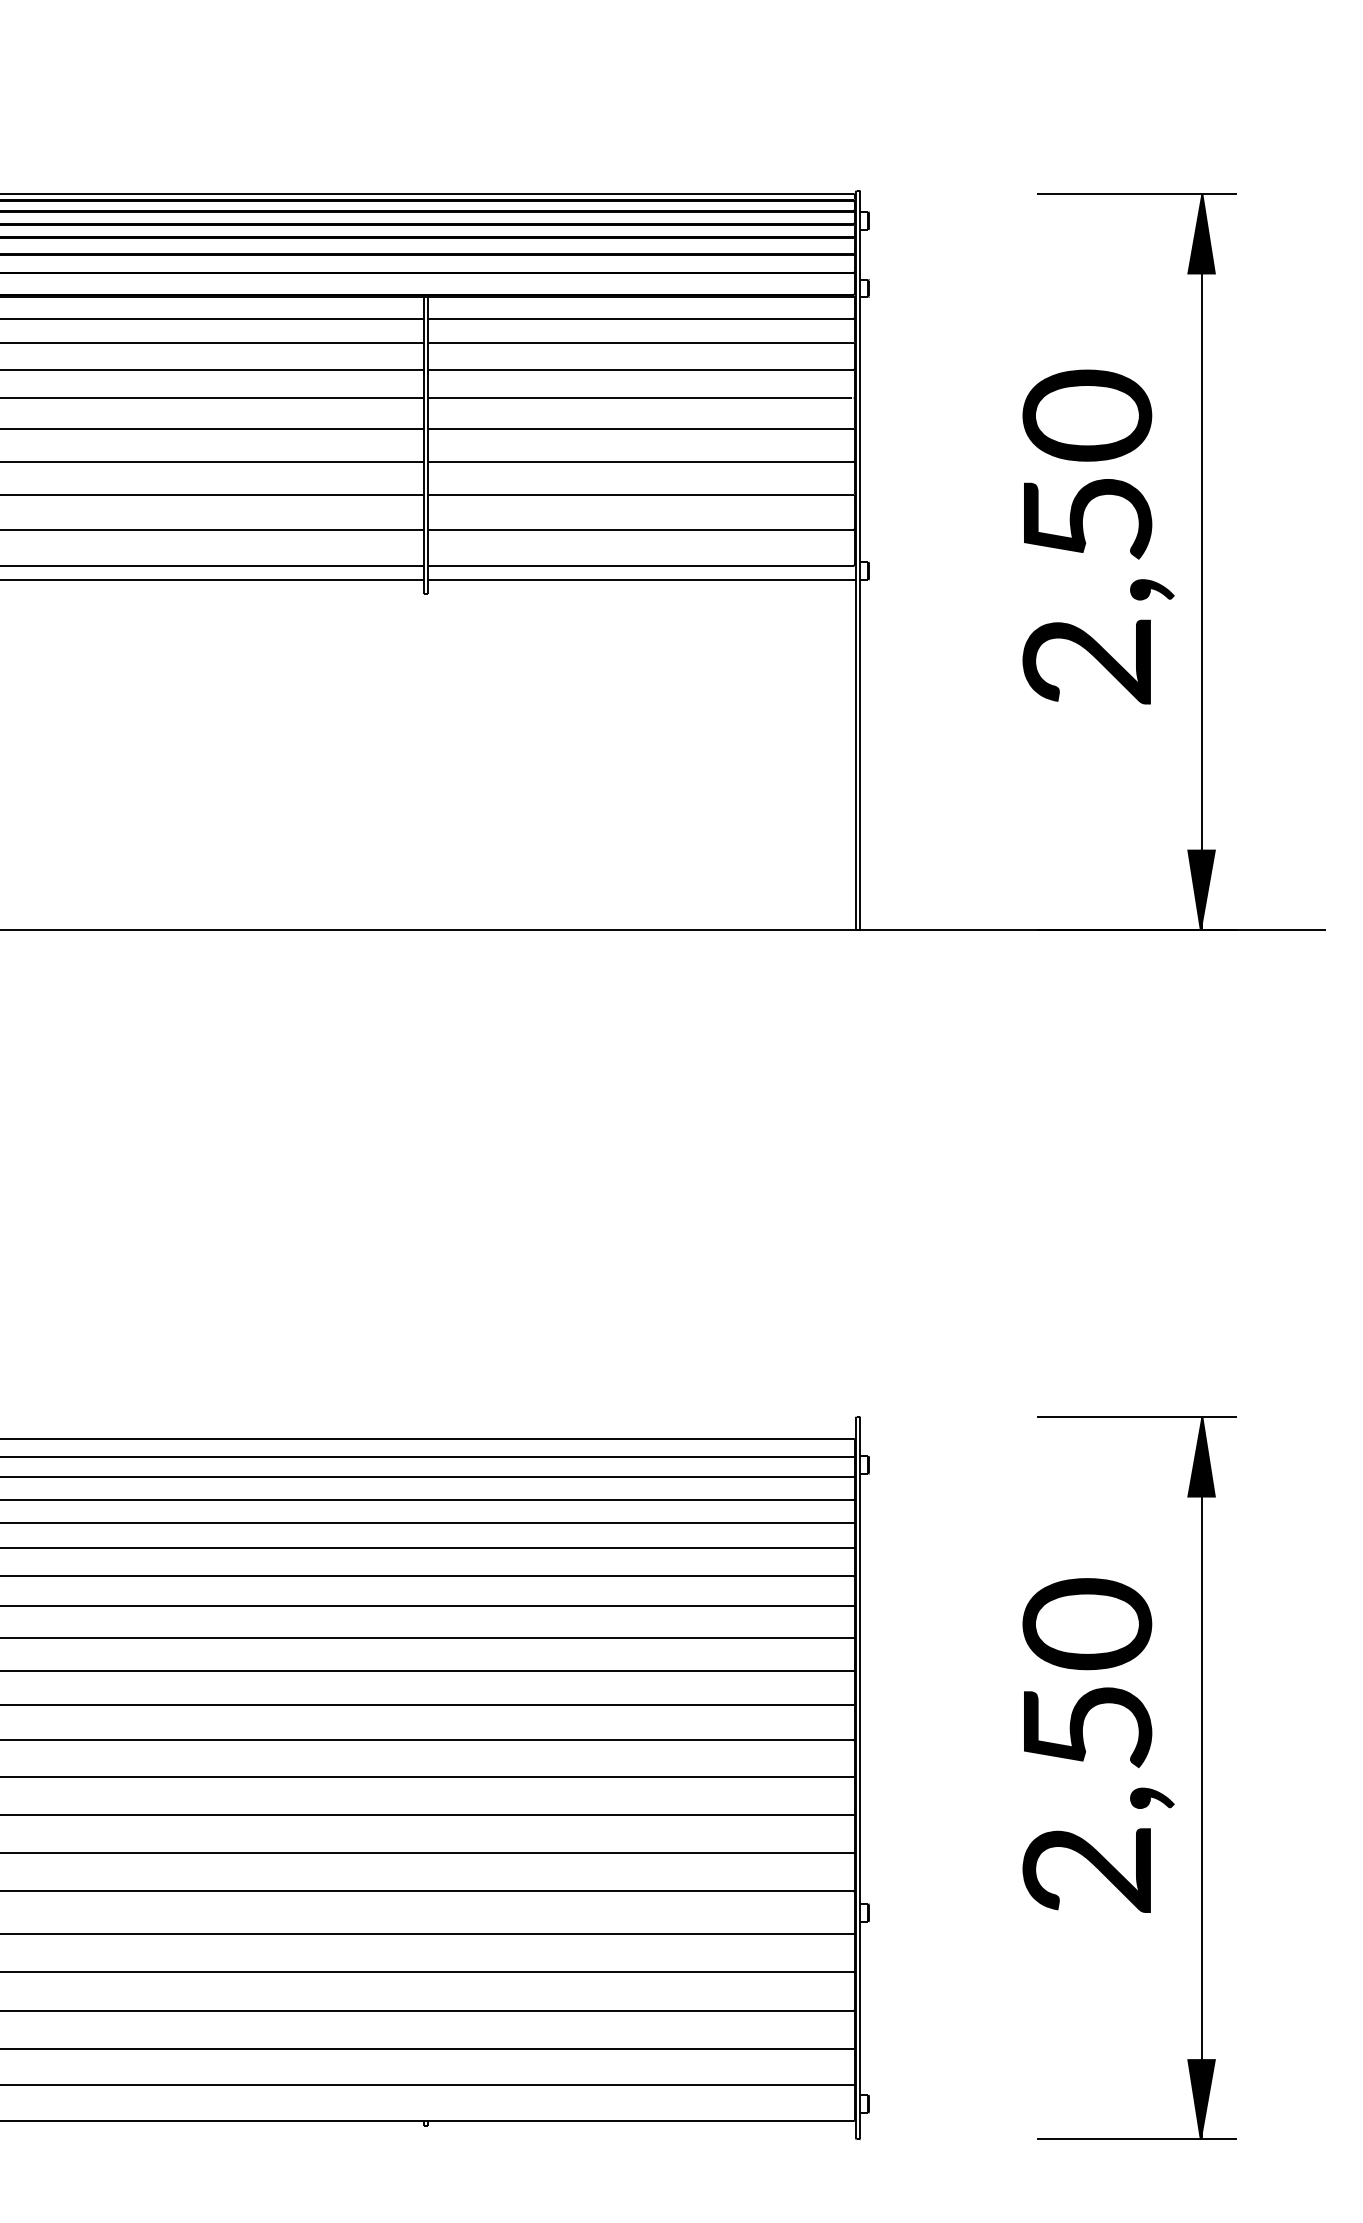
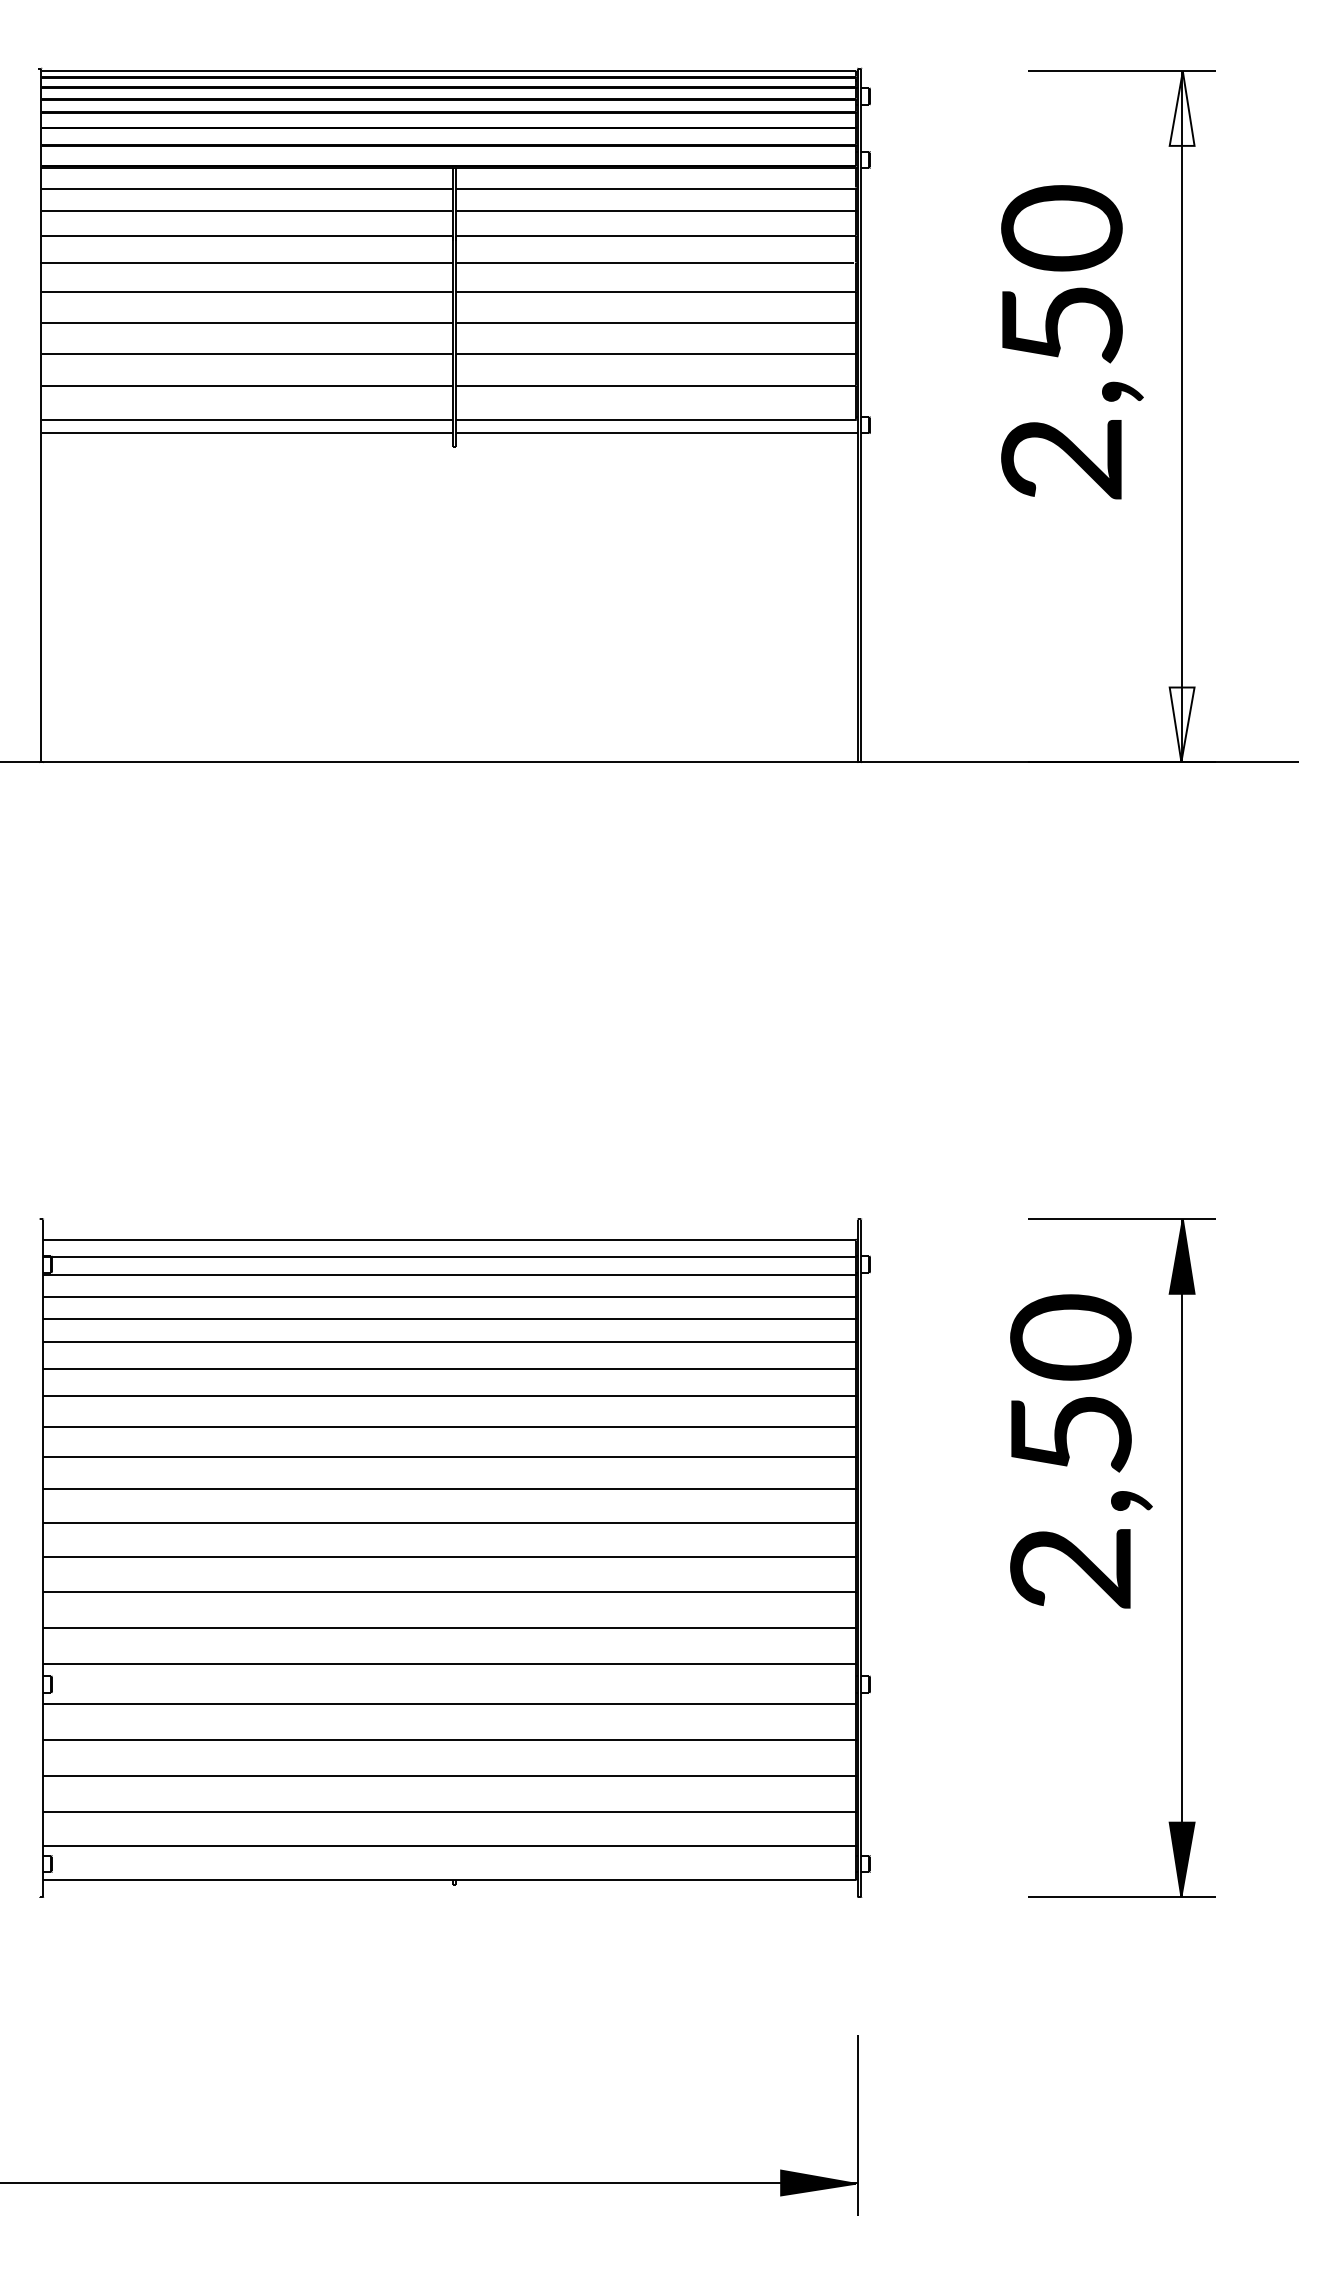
fill: (1200, 233) -> (1181, 108), removed
text: (1098, 537) -> (1072, 342), moved
fill: (1200, 889) -> (1181, 724), removed
text: (1098, 1745) -> (1081, 1451), moved

